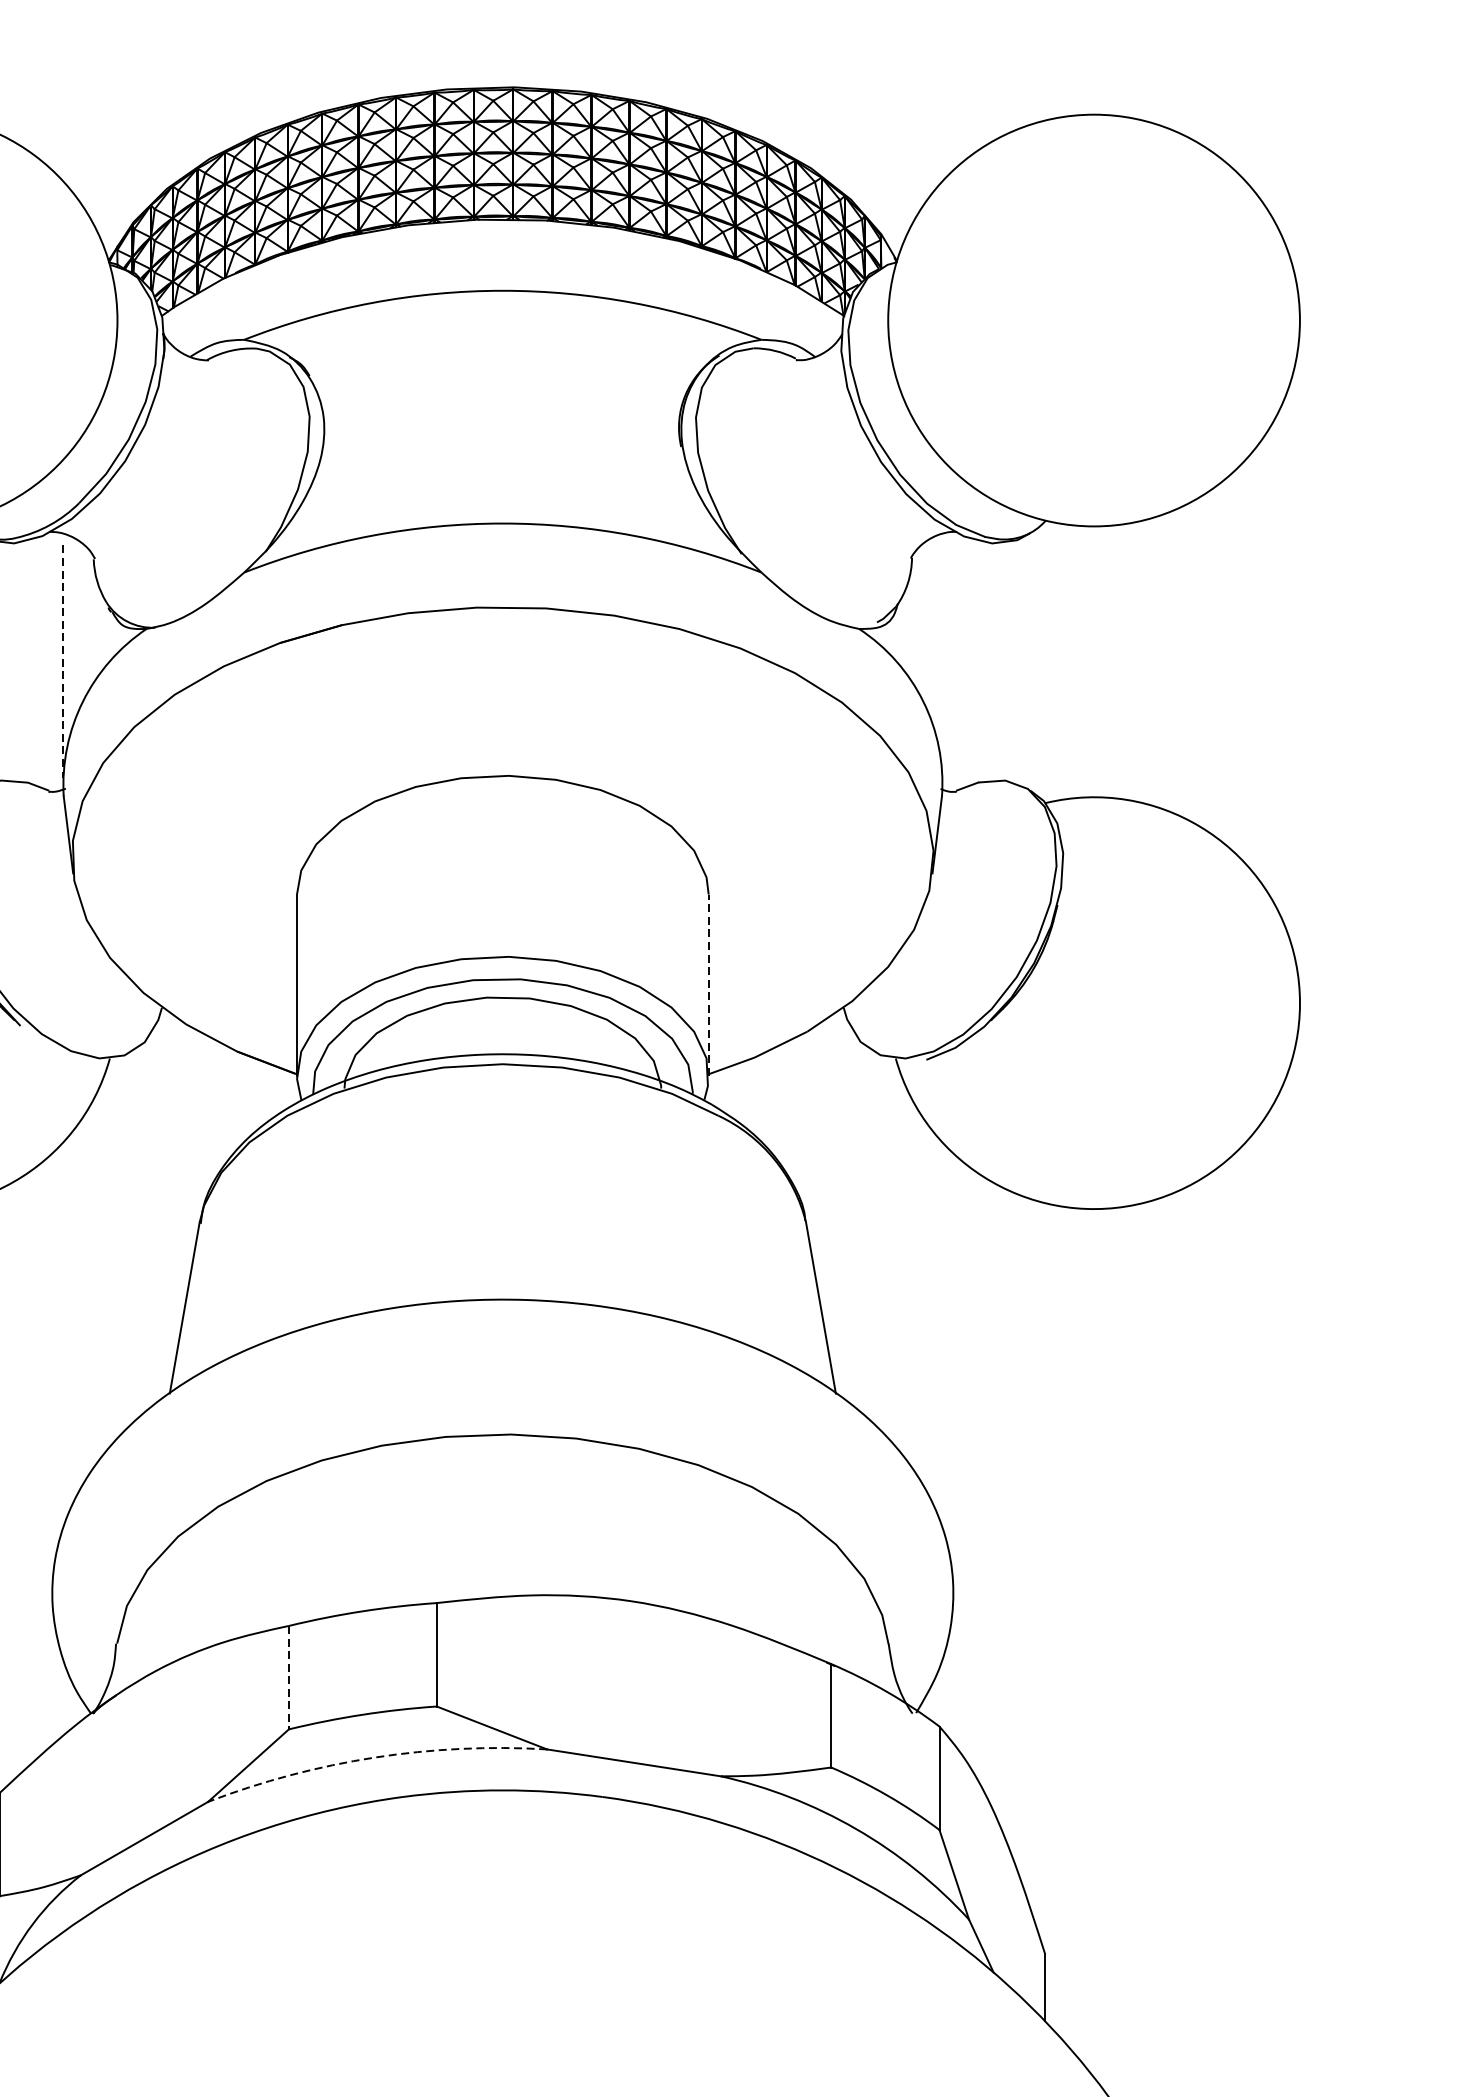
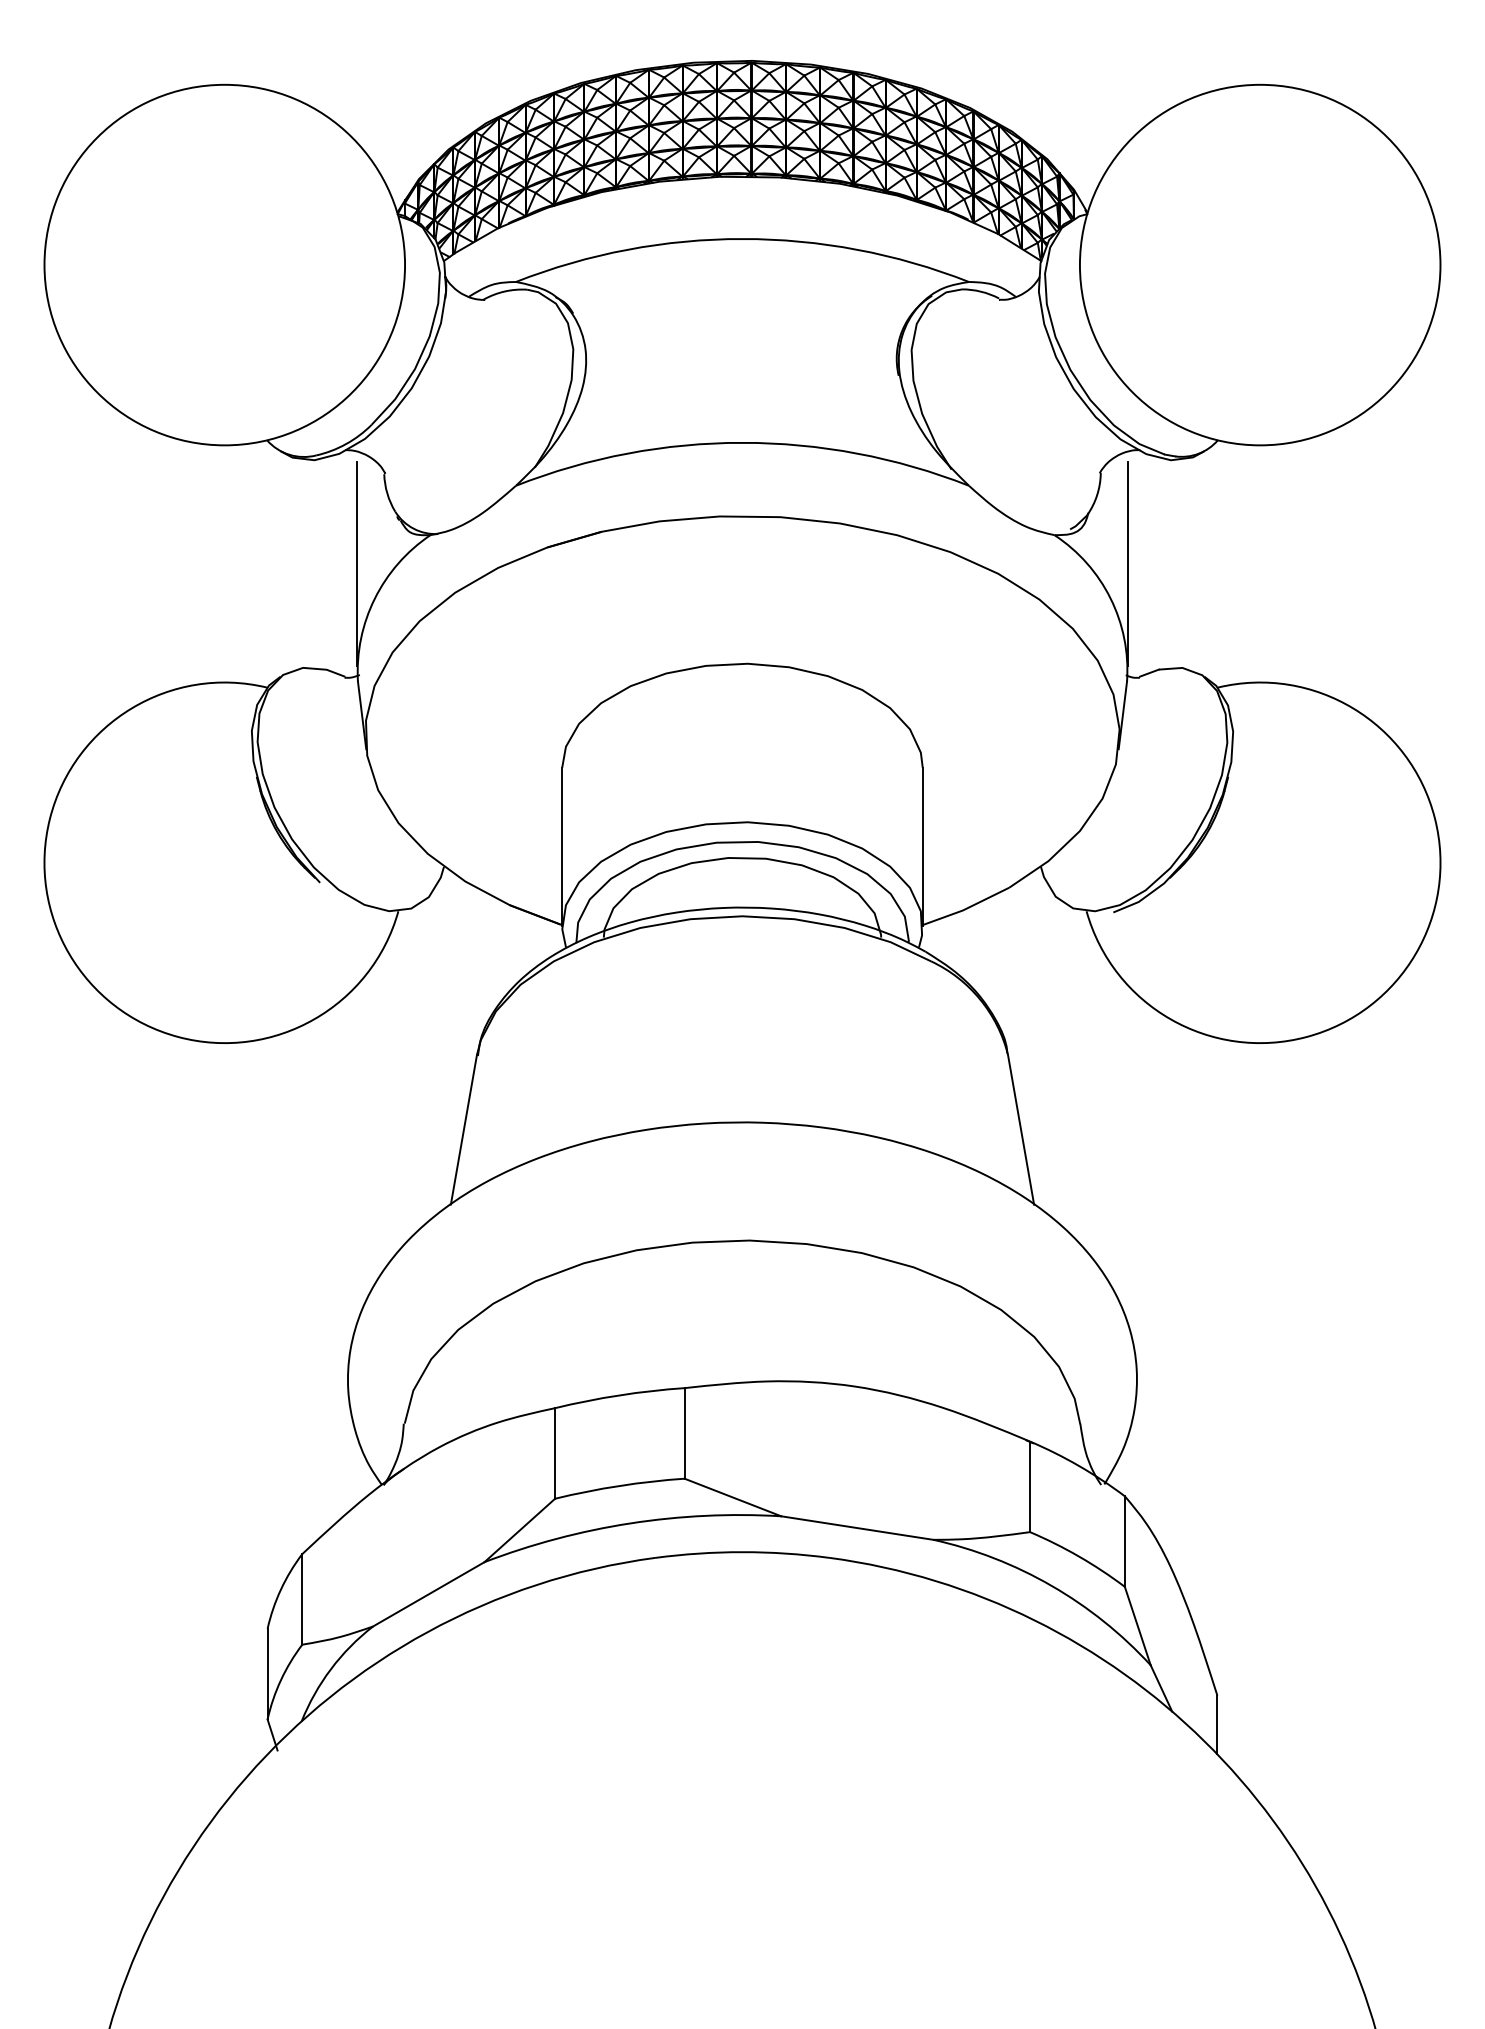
line: (62, 661) -> (356, 563), dashed -> solid
line: (942, 661) -> (1127, 563), added
line: (708, 984) -> (922, 846), dashed -> solid
line: (289, 1677) -> (555, 1453), dashed -> solid
arc: (374, 1757) -> (630, 1523), dashed -> solid

